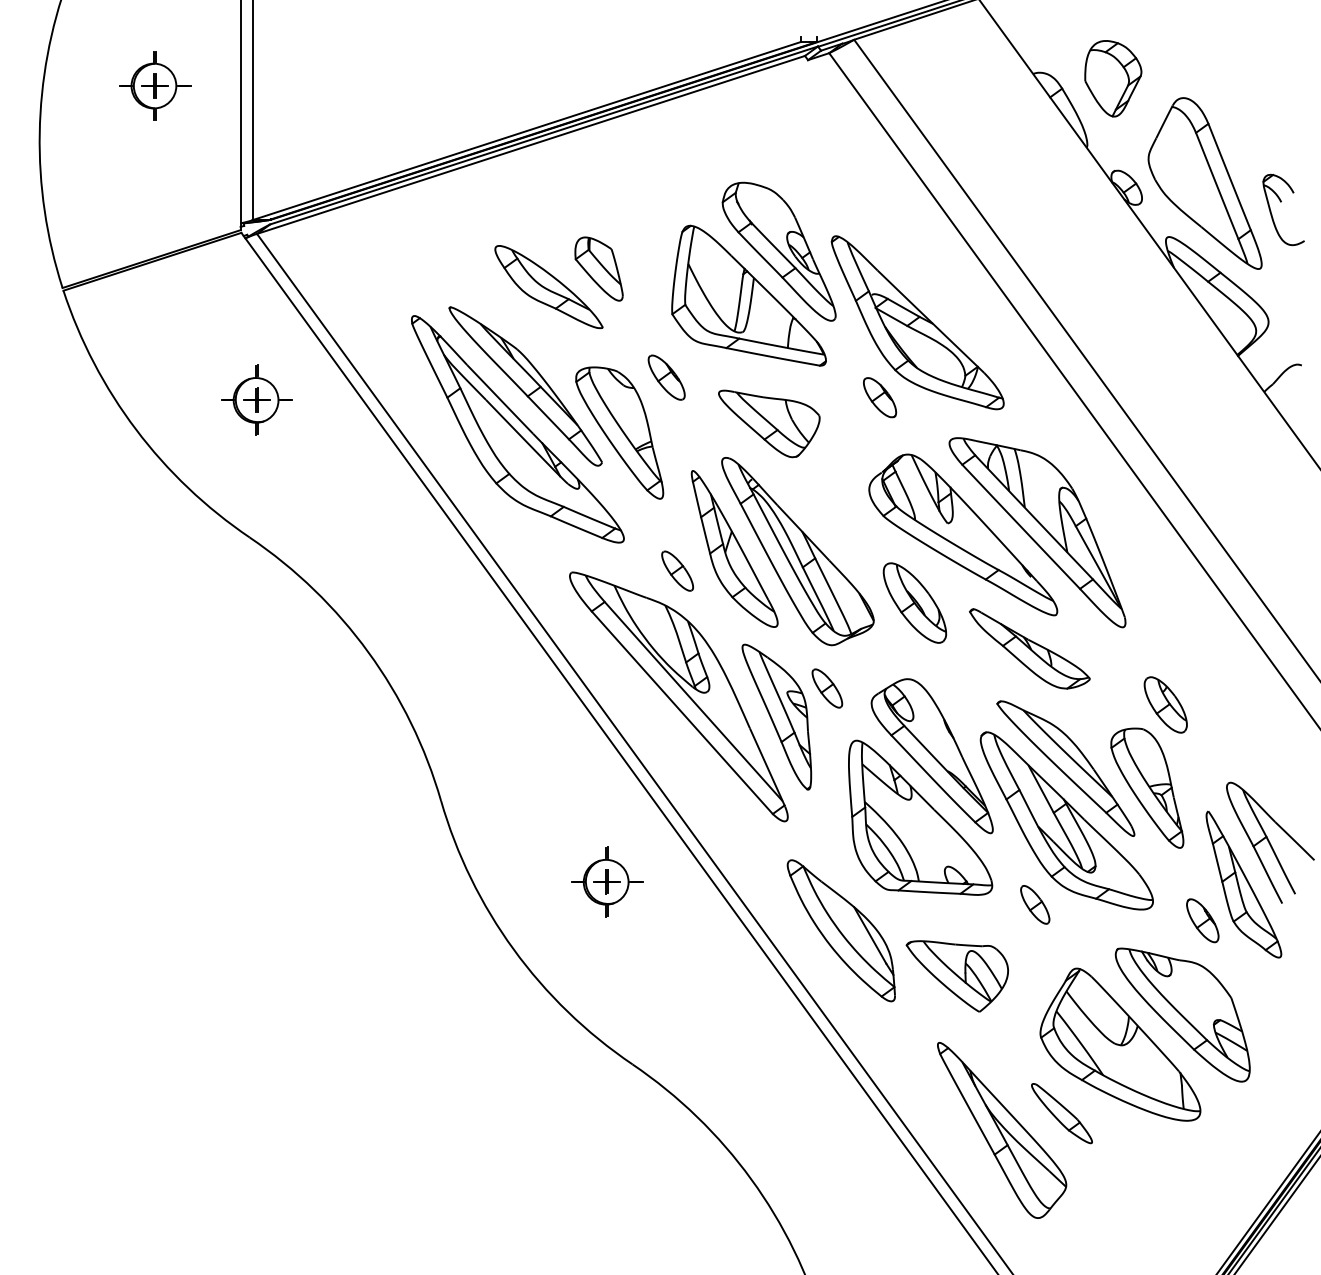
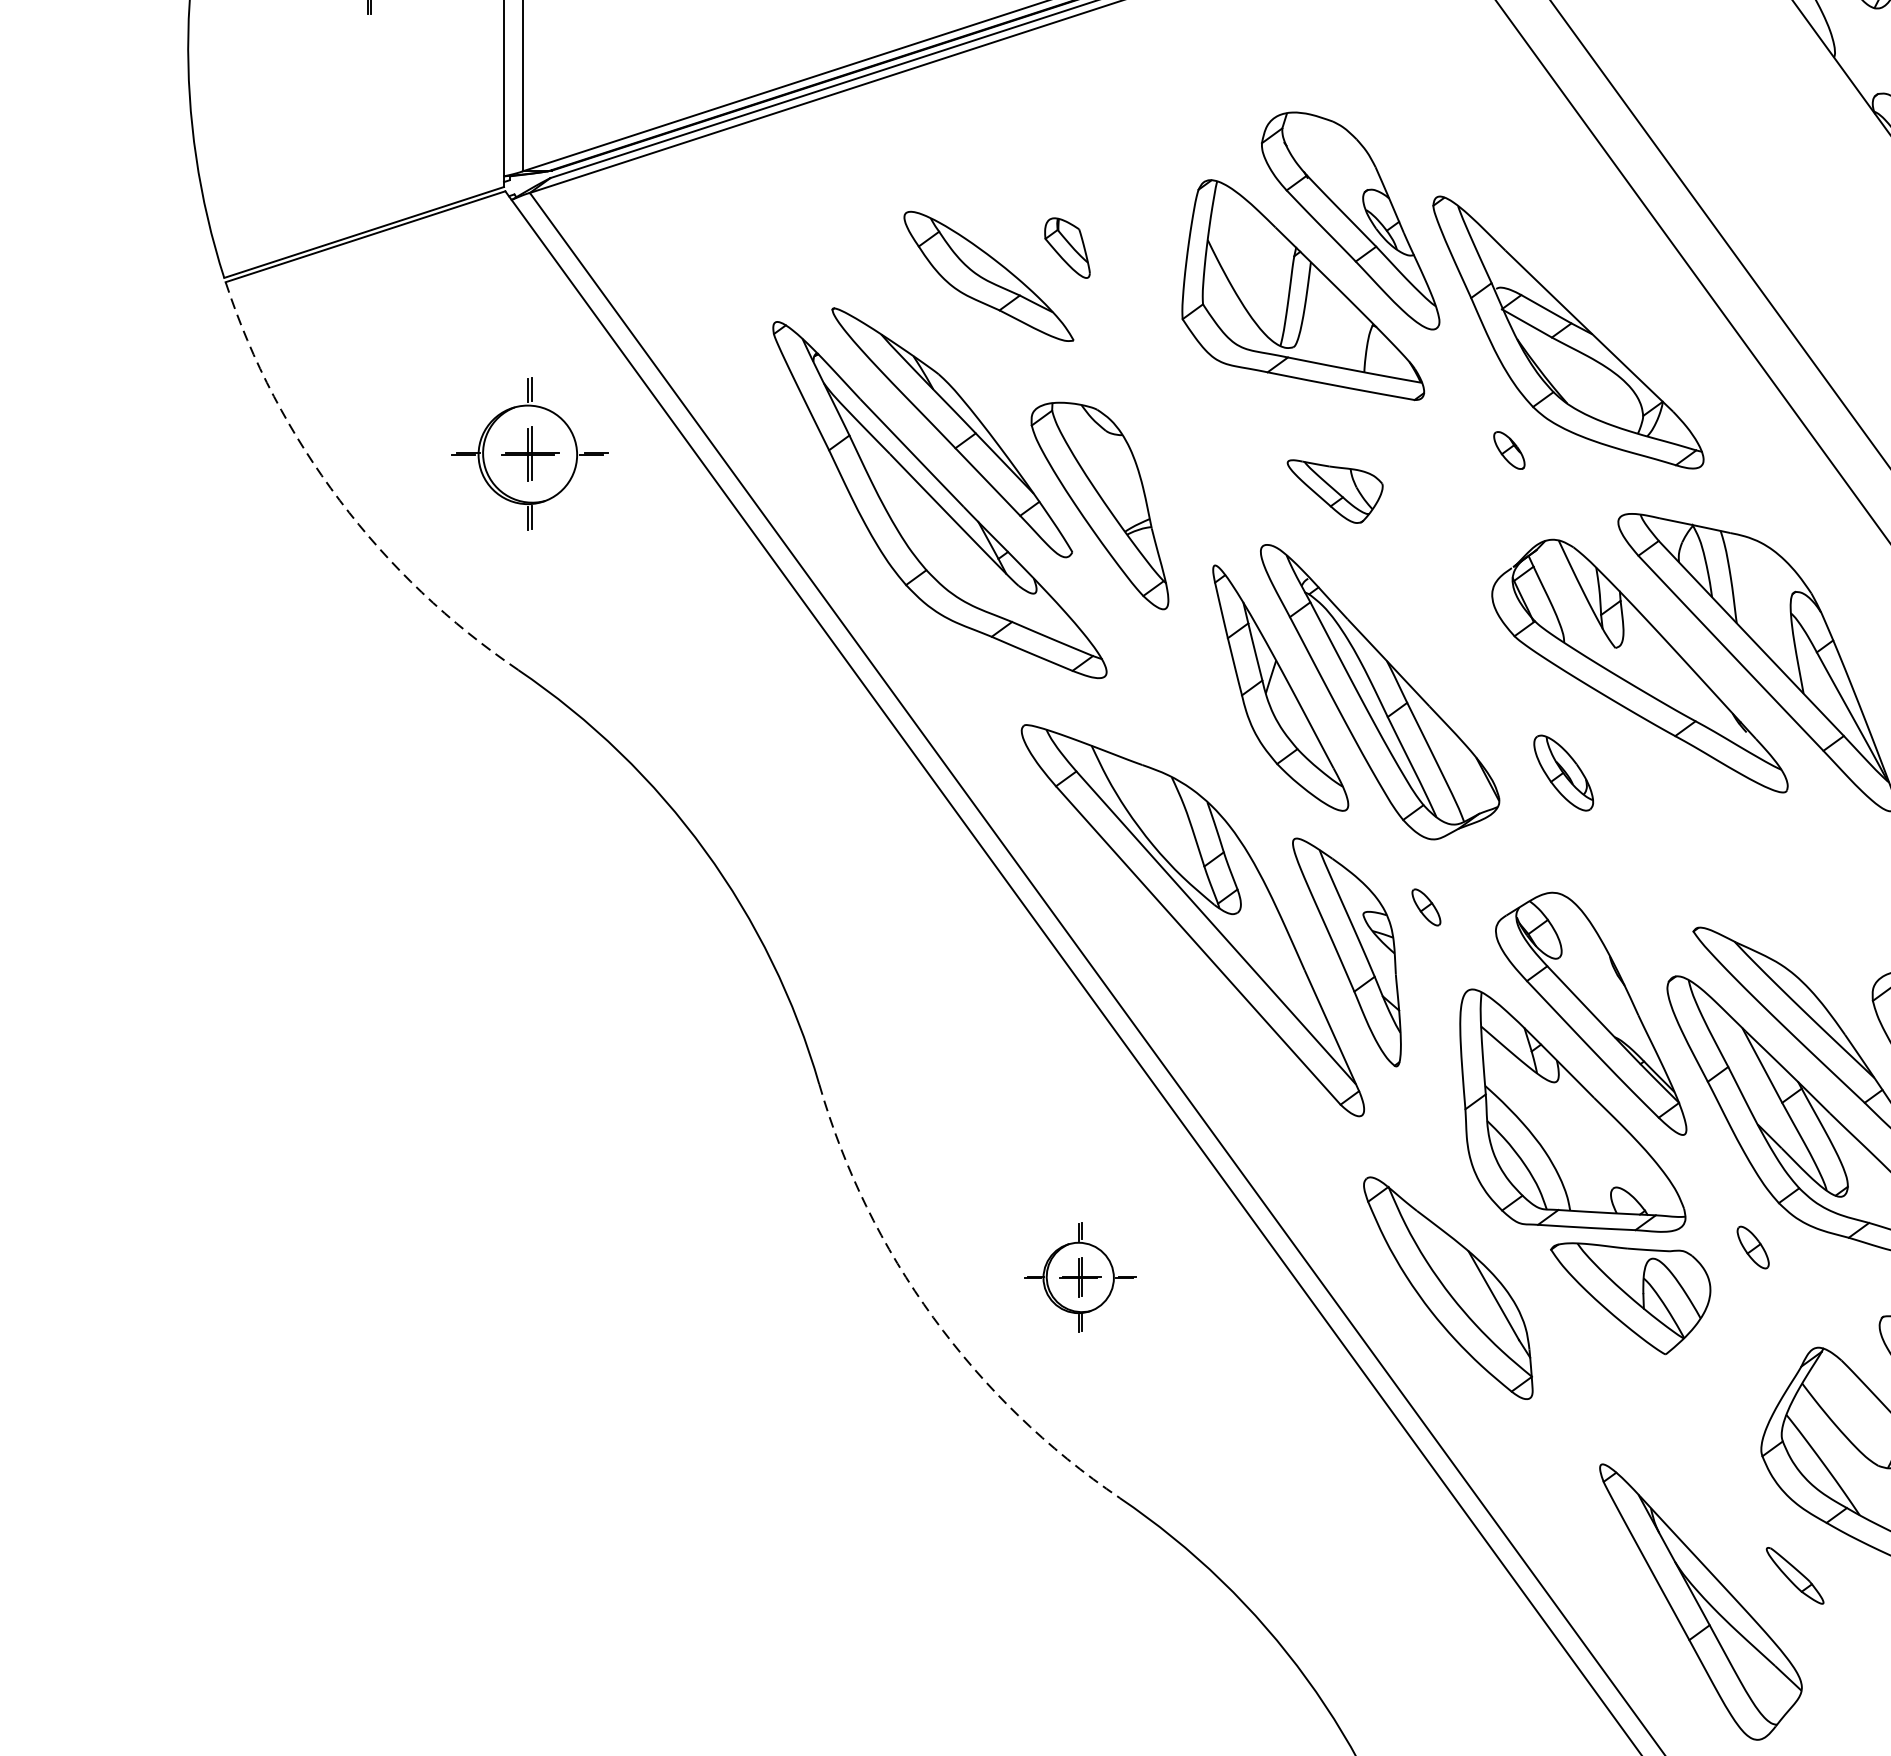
part: (598, 268) -> (1066, 247), size x0.6
part: (666, 377) -> (1173, 418), removed
part: (880, 397) -> (1509, 450), size x0.6
part: (256, 399) -> (529, 453), size x1.4
part: (769, 423) -> (1335, 490), size x0.6
arc: (136, 429) -> (340, 500), solid -> dashed
part: (677, 570) -> (1190, 721), removed
part: (914, 602) -> (1563, 772), size x0.6
part: (1029, 648) -> (1744, 844), removed
part: (827, 688) -> (1426, 907), size x0.6
part: (607, 881) -> (1080, 1276), moved
part: (1035, 904) -> (1753, 1246), size x0.7
arc: (513, 949) -> (933, 1317), solid -> dashed
part: (956, 976) -> (1629, 1298), moved
part: (1061, 1113) -> (1794, 1575), size x0.6

